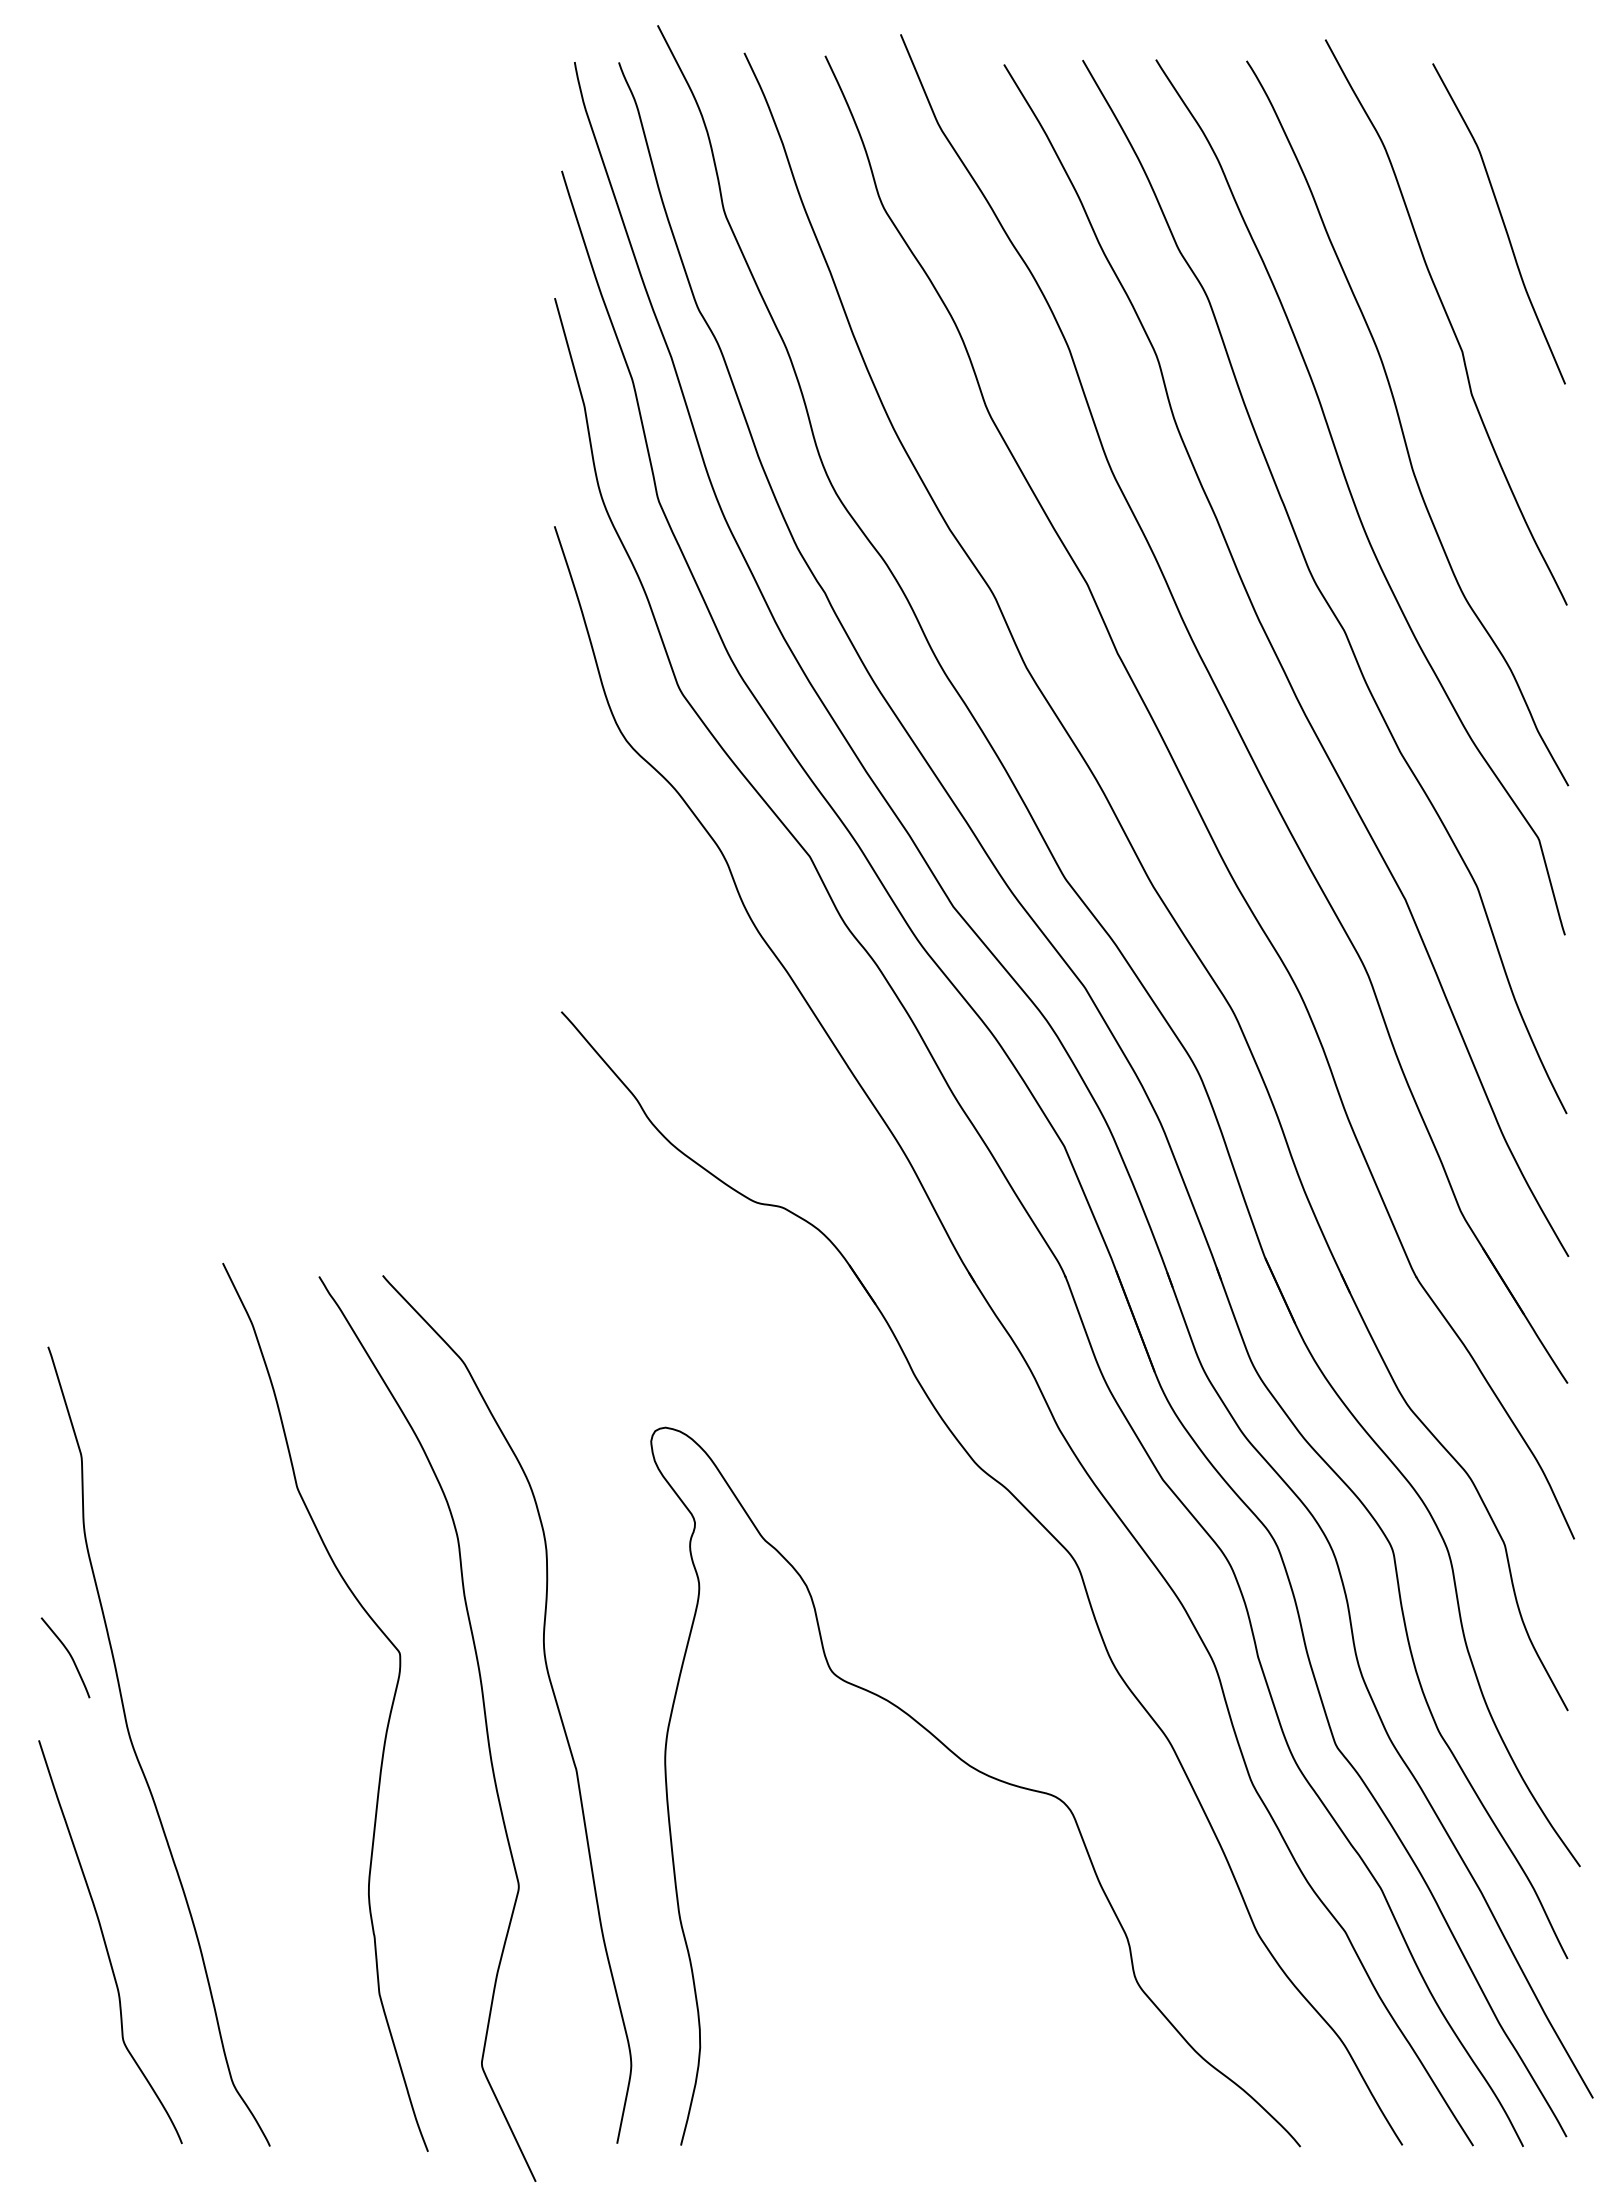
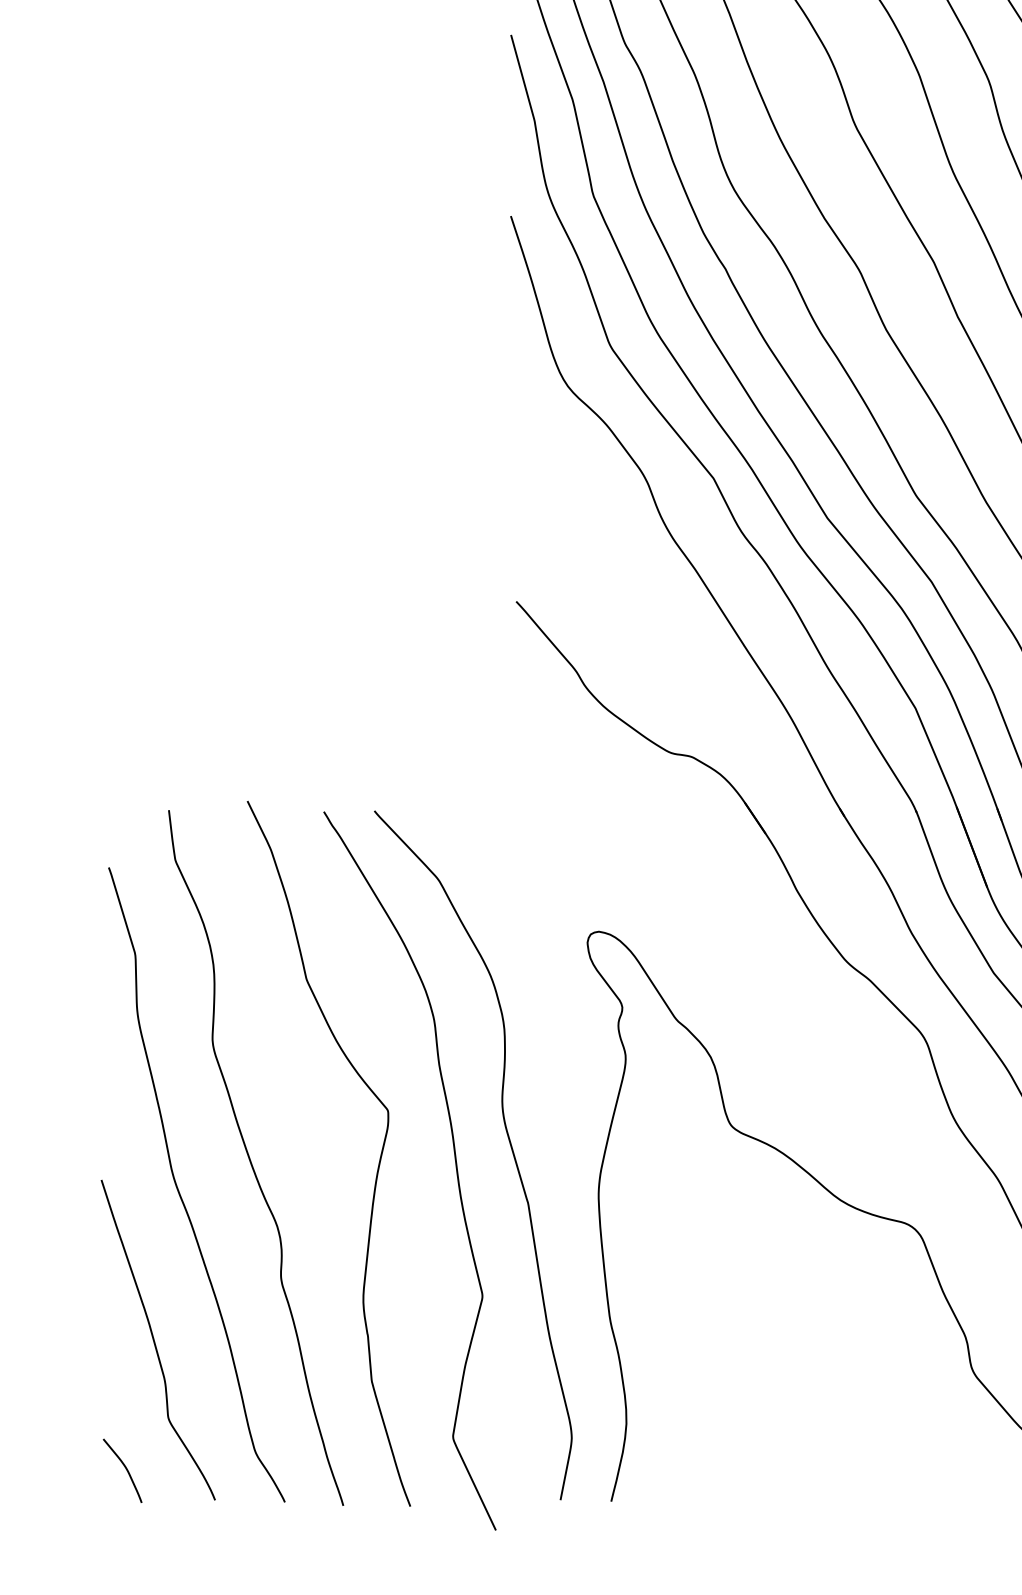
curve: (69, 1655) -> (125, 1469), moved
curve: (226, 1713) -> (250, 1158), added

